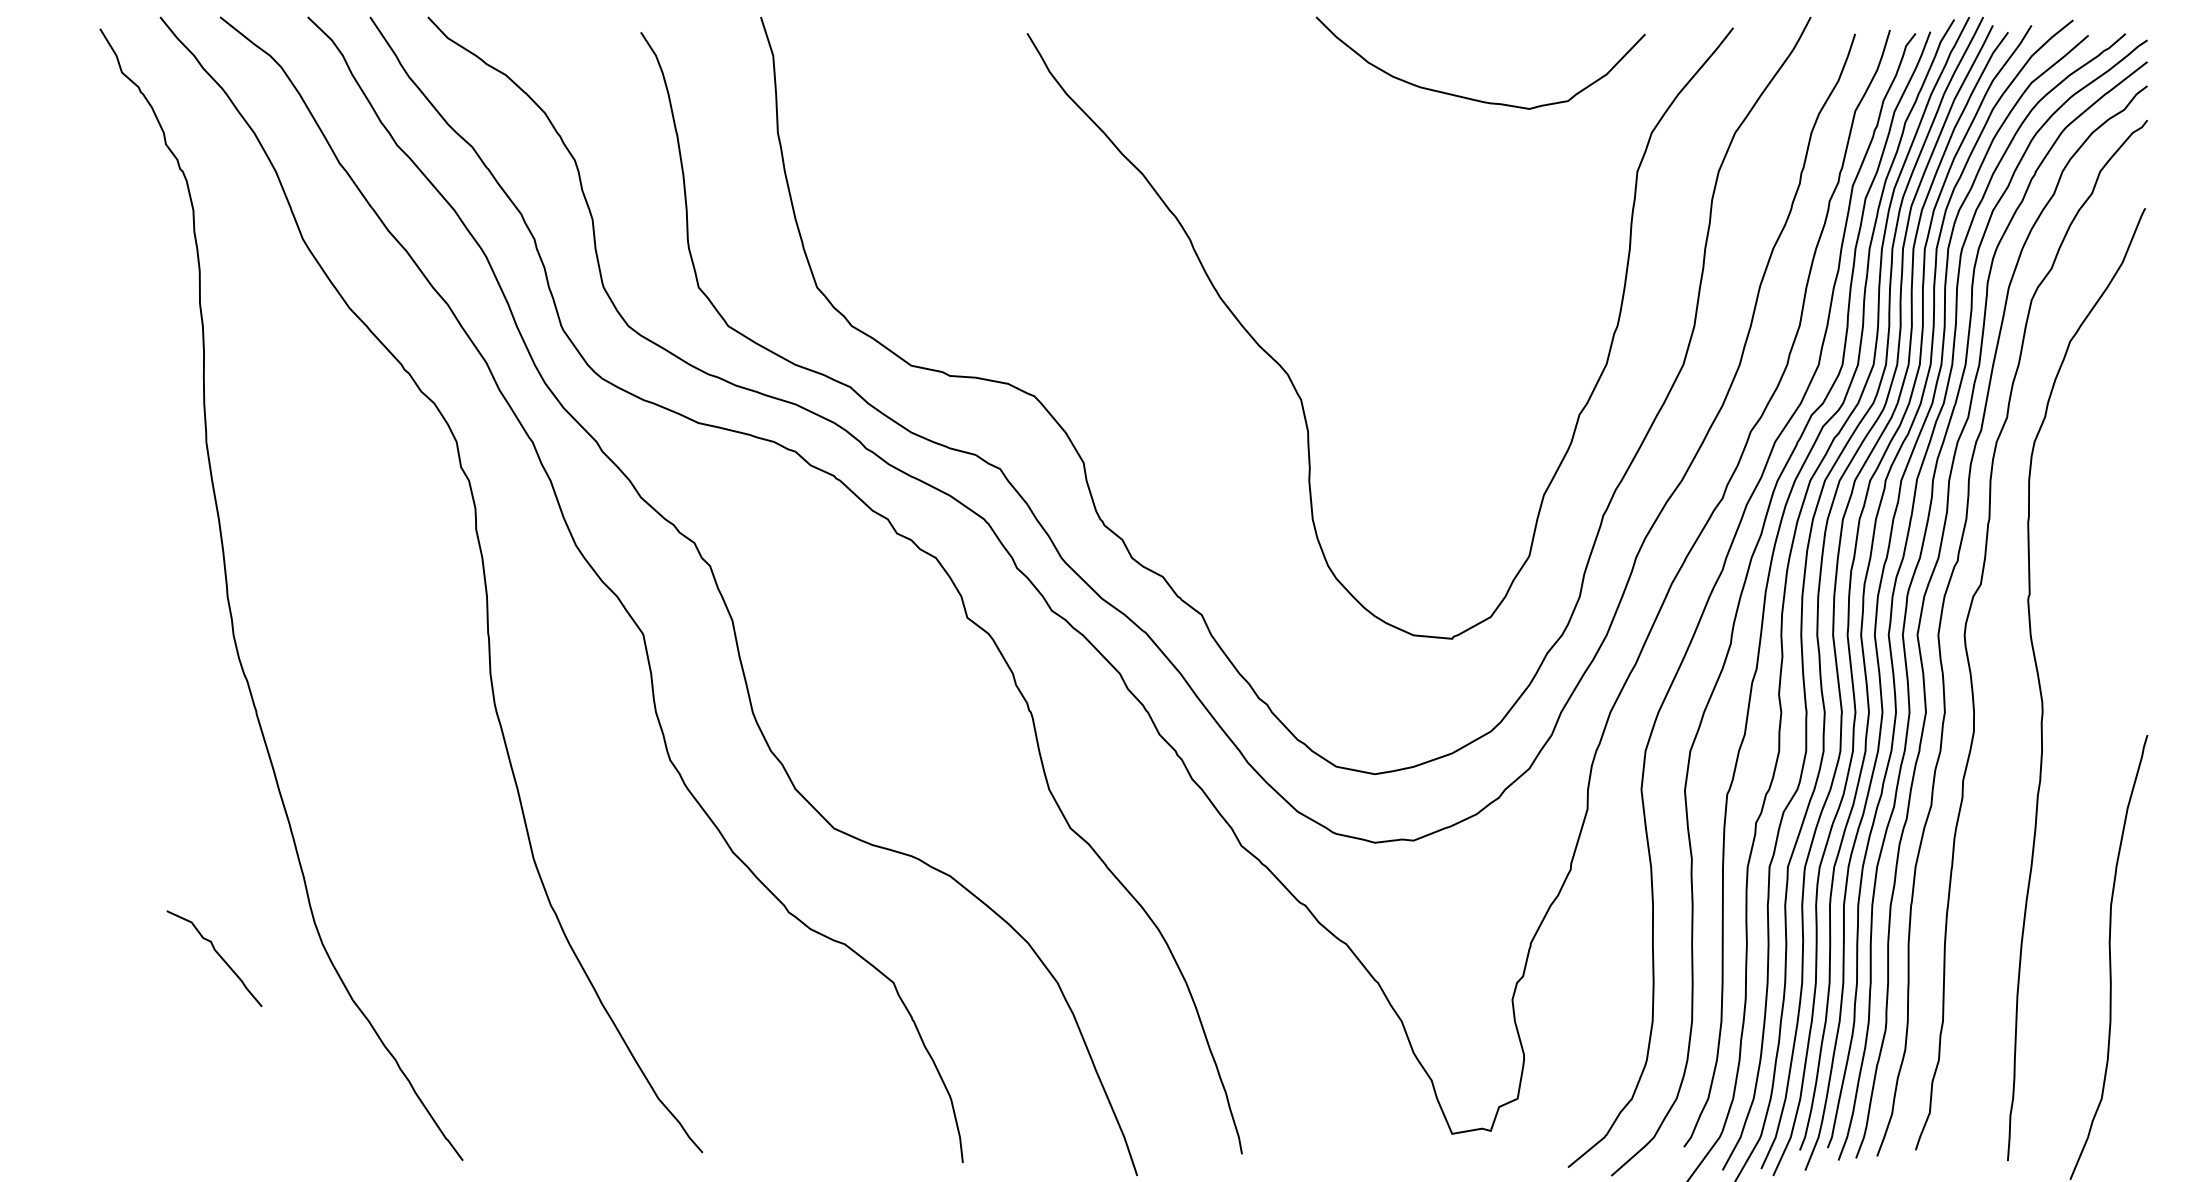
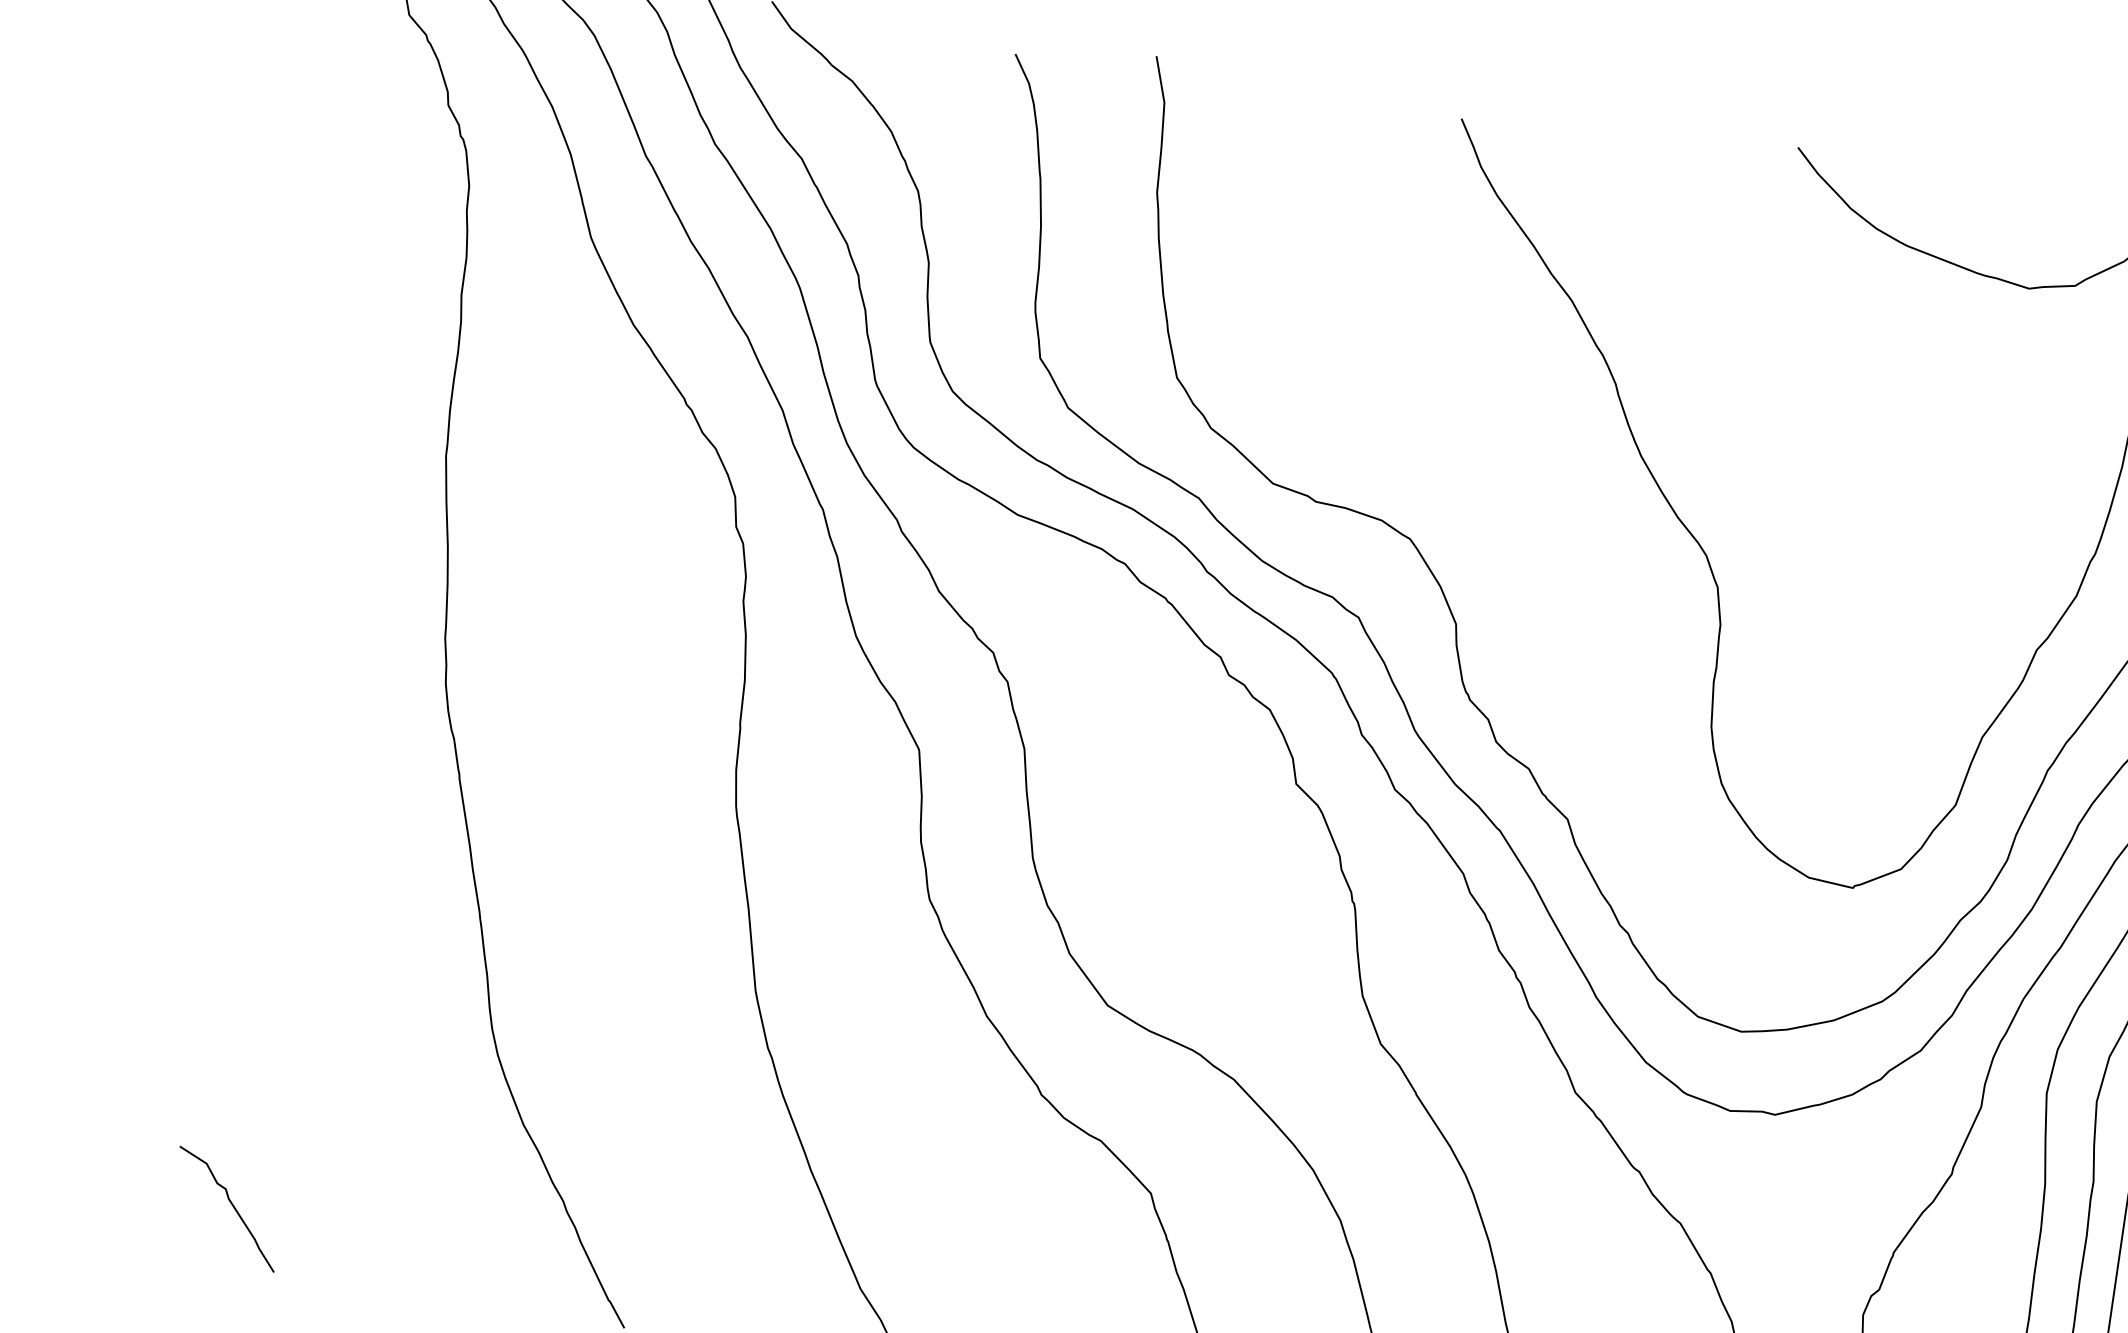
curve: (217, 954) -> (231, 1204), moved

